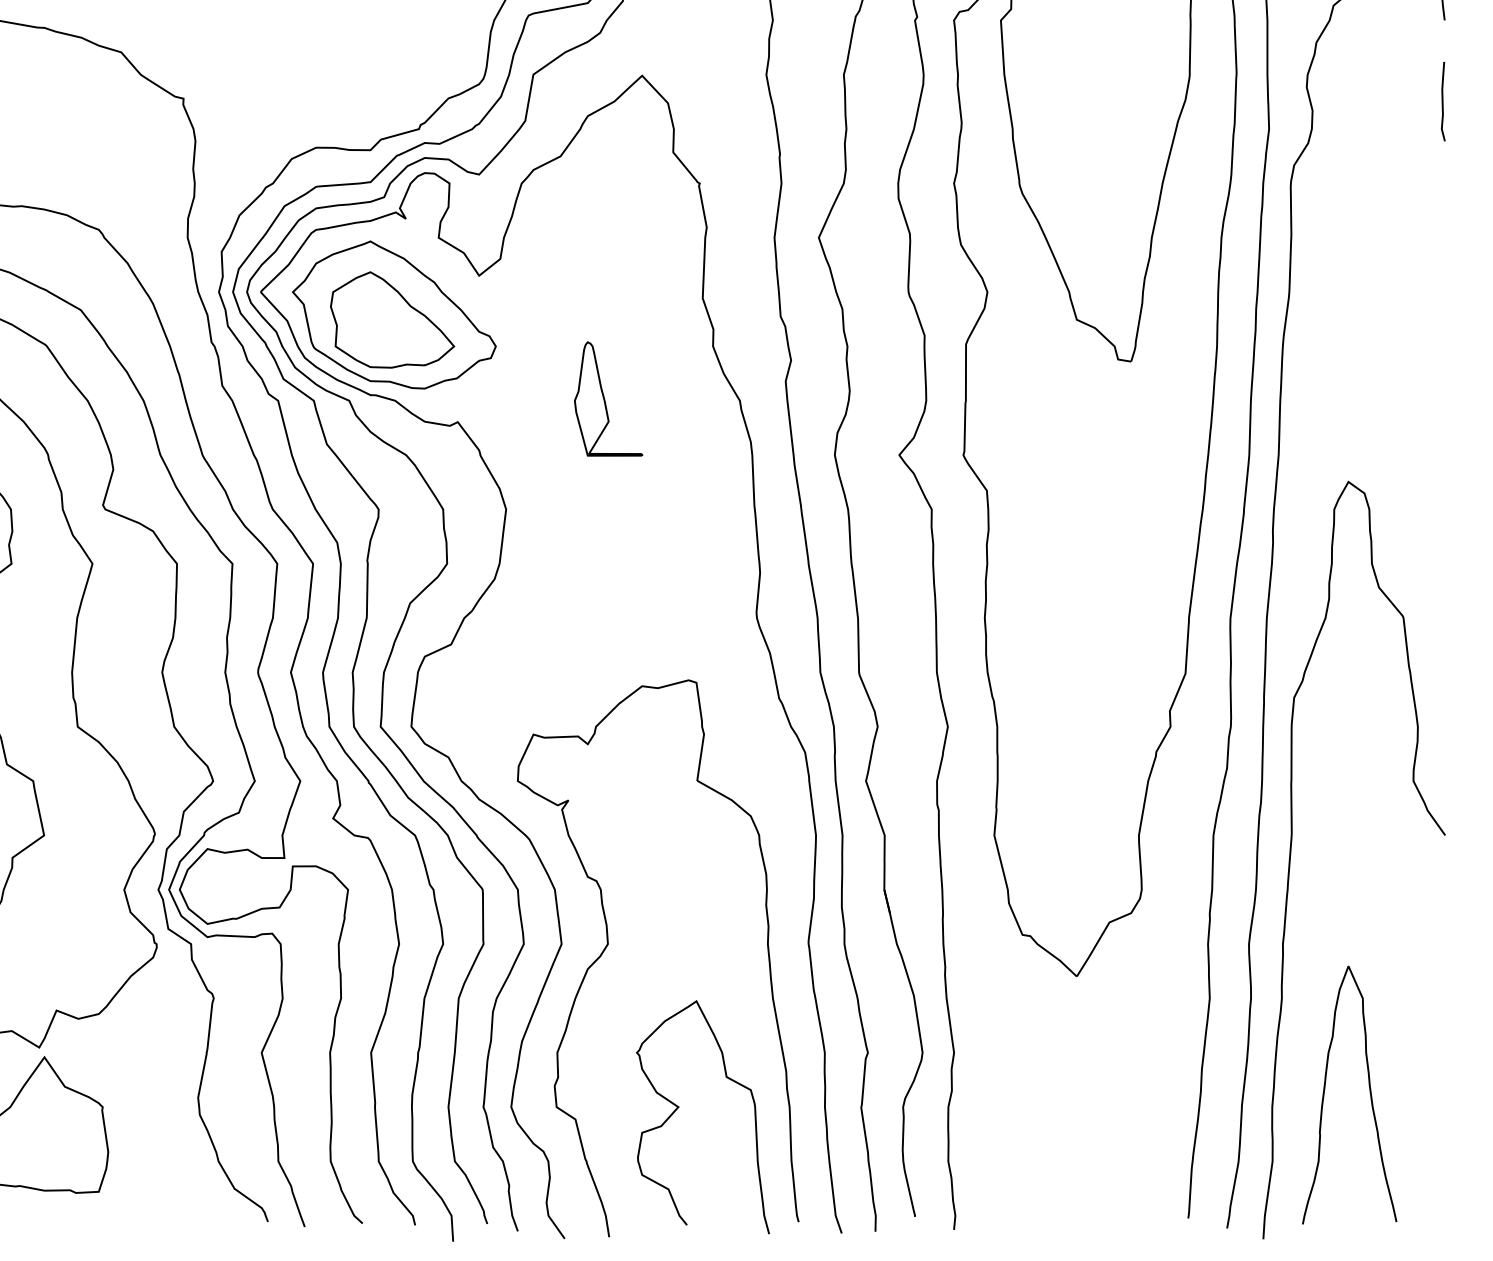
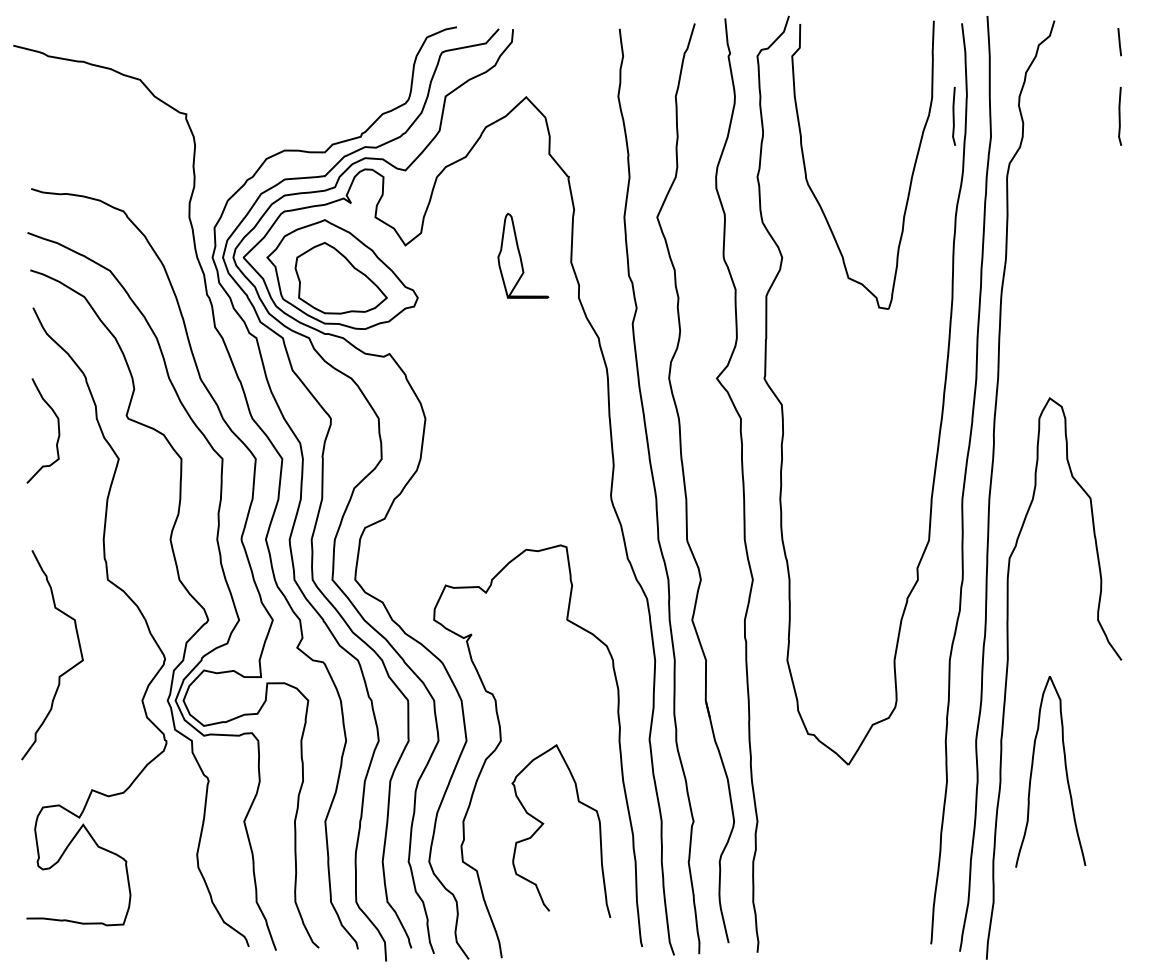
curve: (1219, 101) -> (954, 116), added
part: (608, 398) -> (523, 255), moved
curve: (1369, 1094) -> (1065, 771), moved
curve: (680, 1106) -> (544, 823), moved

